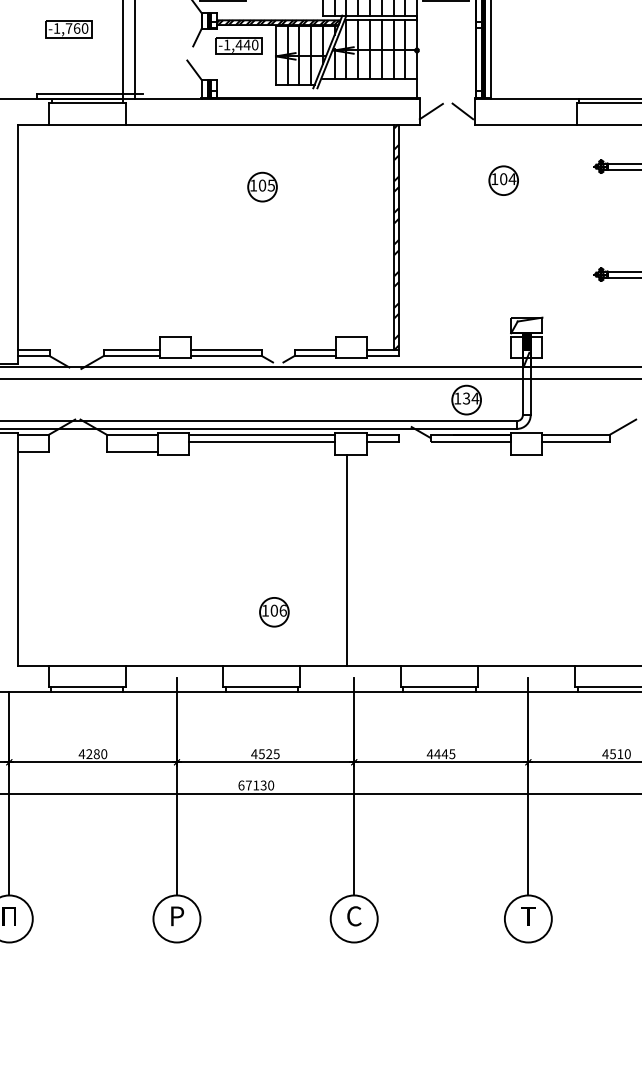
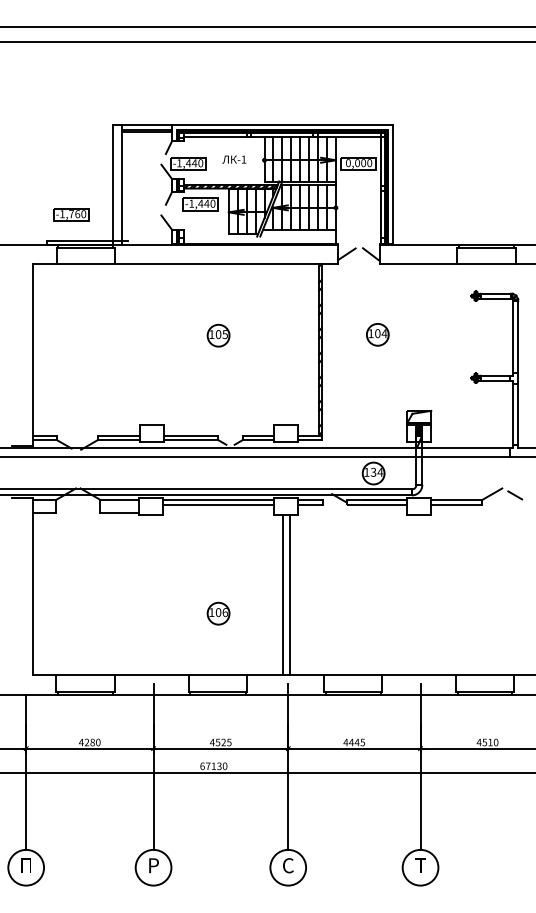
part: (68, 28) -> (71, 214), moved
part: (503, 180) -> (377, 334), moved
part: (262, 186) -> (218, 335), moved
line: (357, 560) -> (290, 595), added
part: (274, 611) -> (218, 613), moved

